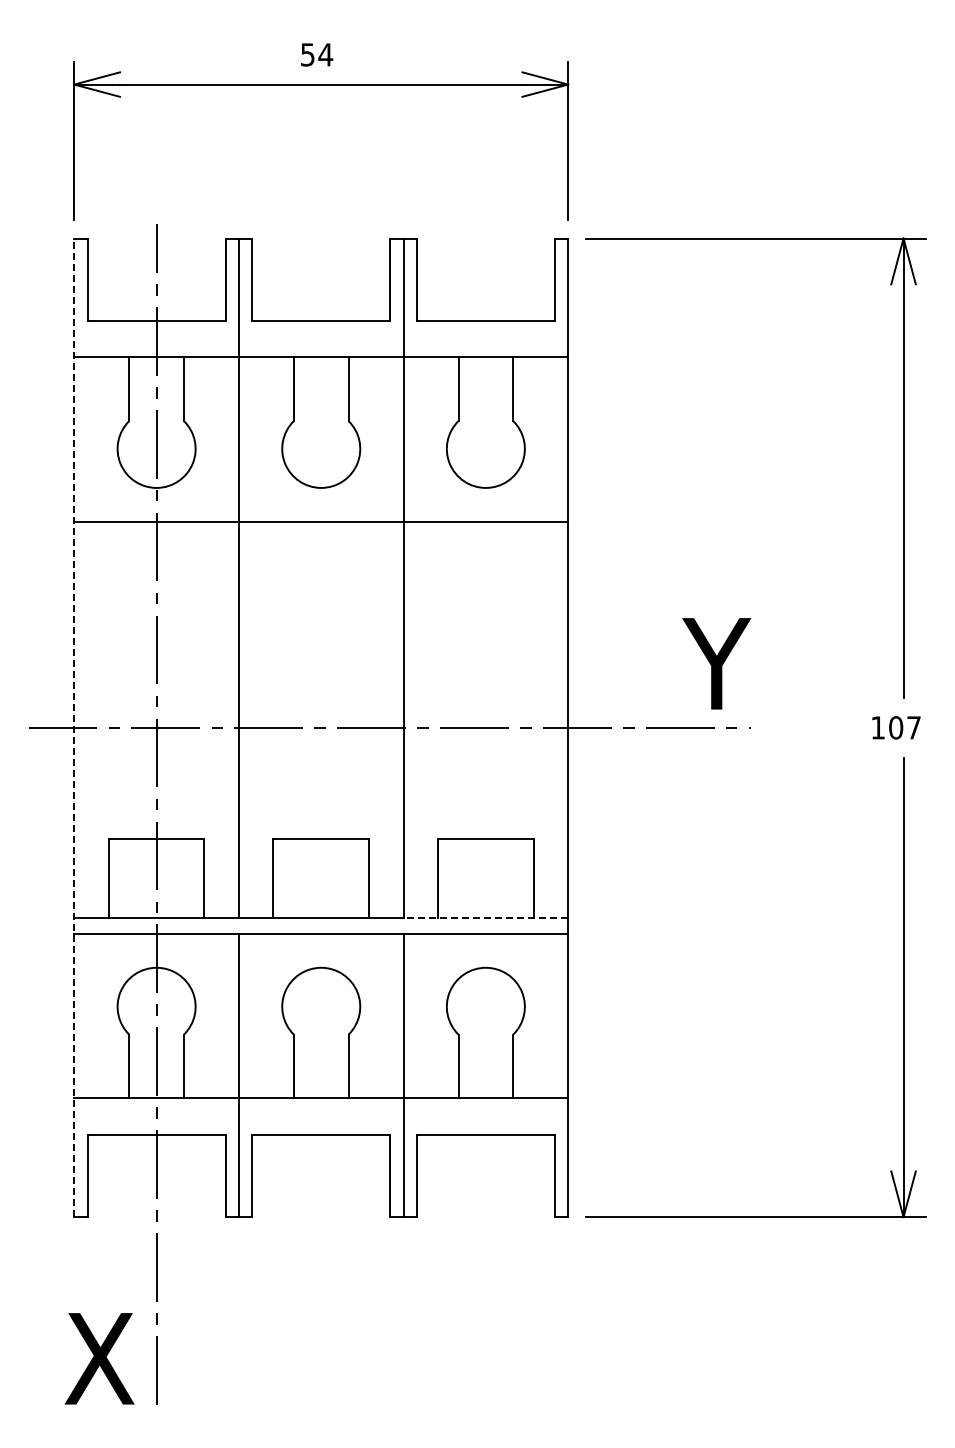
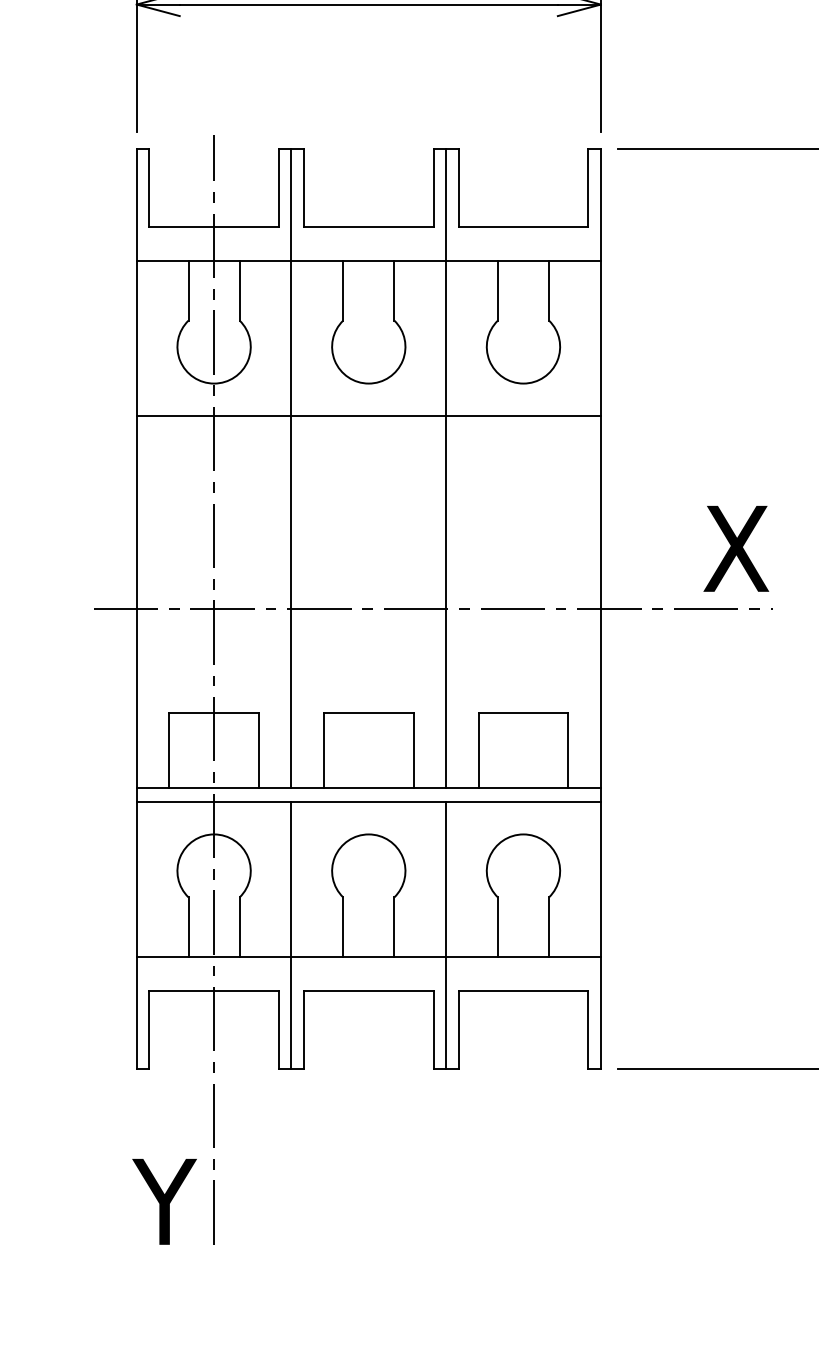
text: (714, 663) -> (738, 548), Y -> X
line: (74, 727) -> (136, 608), dashed -> solid
line: (485, 918) -> (523, 788), dashed -> solid
text: (101, 1358) -> (162, 1201), X -> Y

